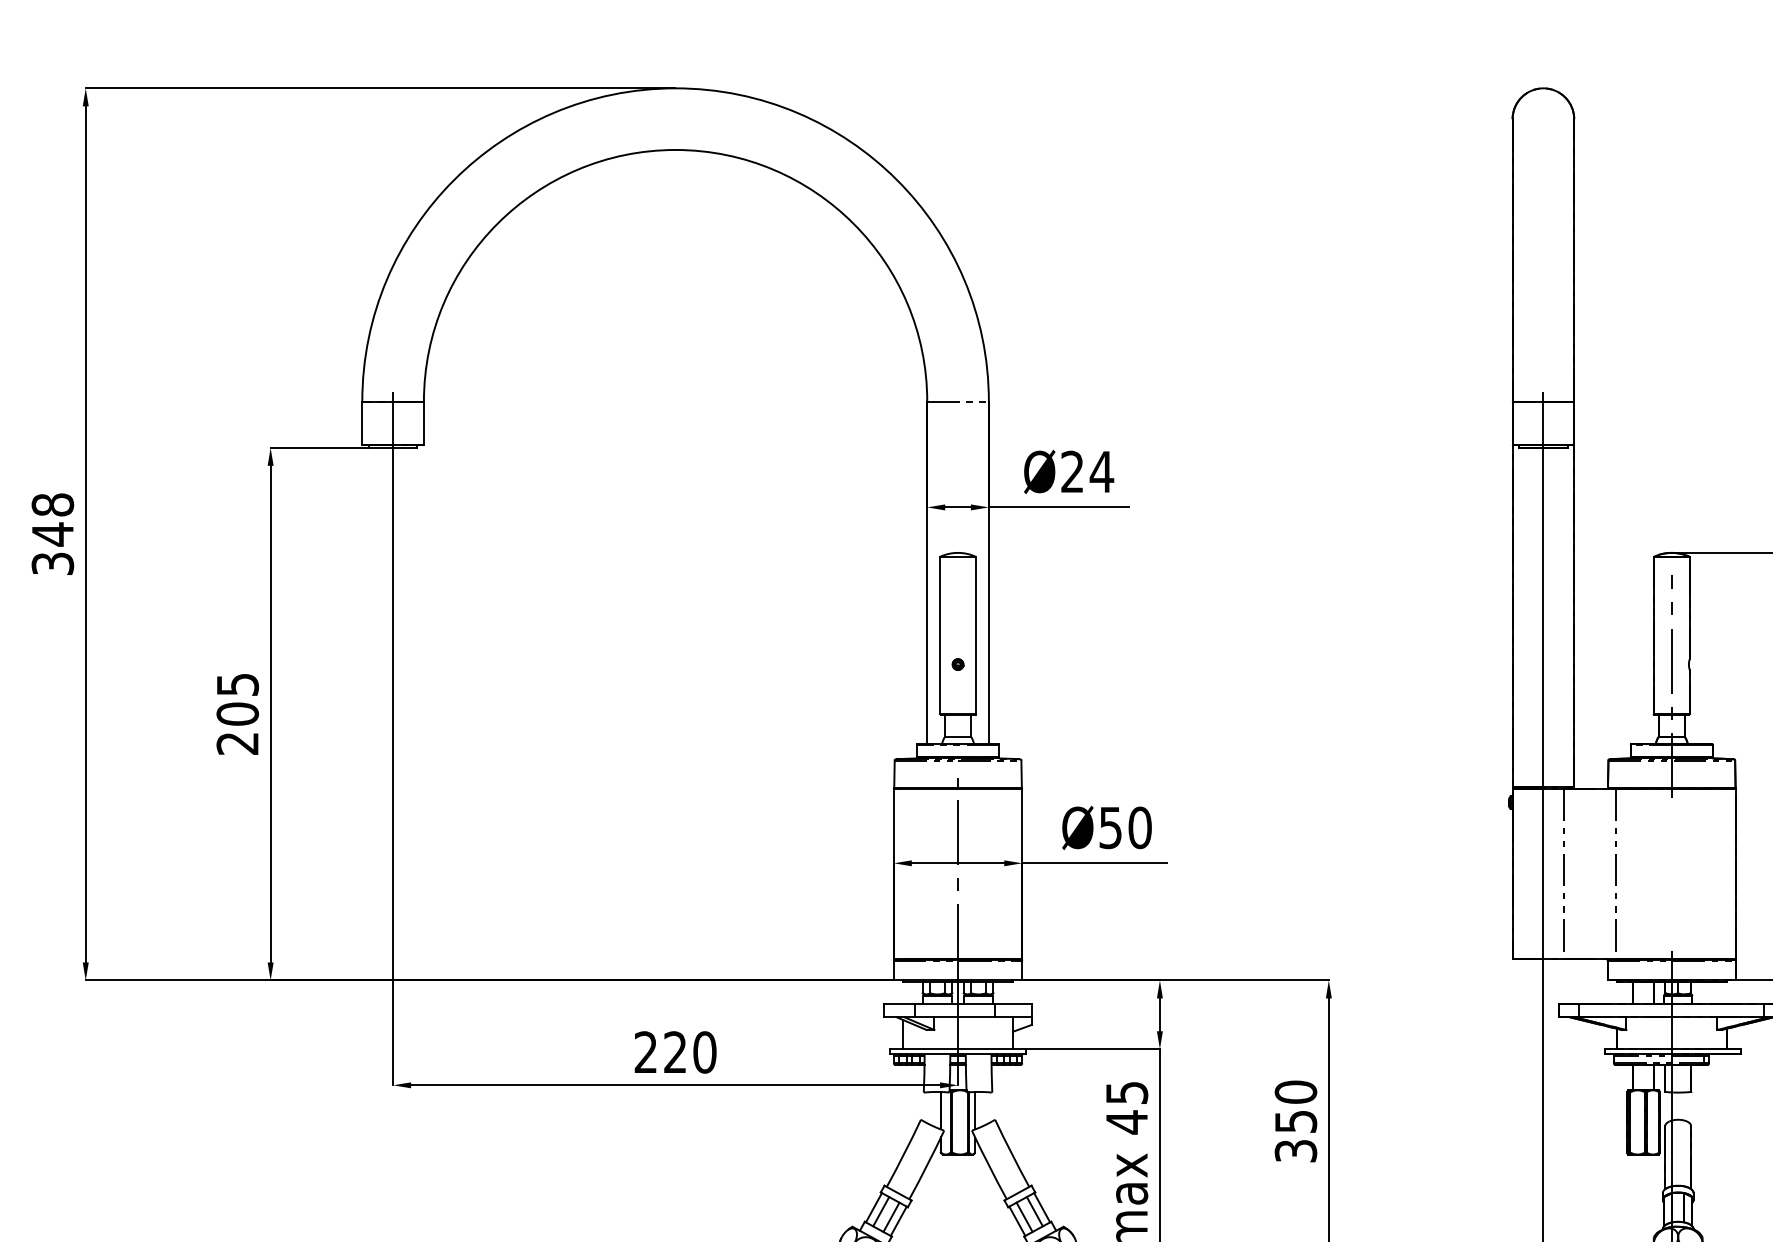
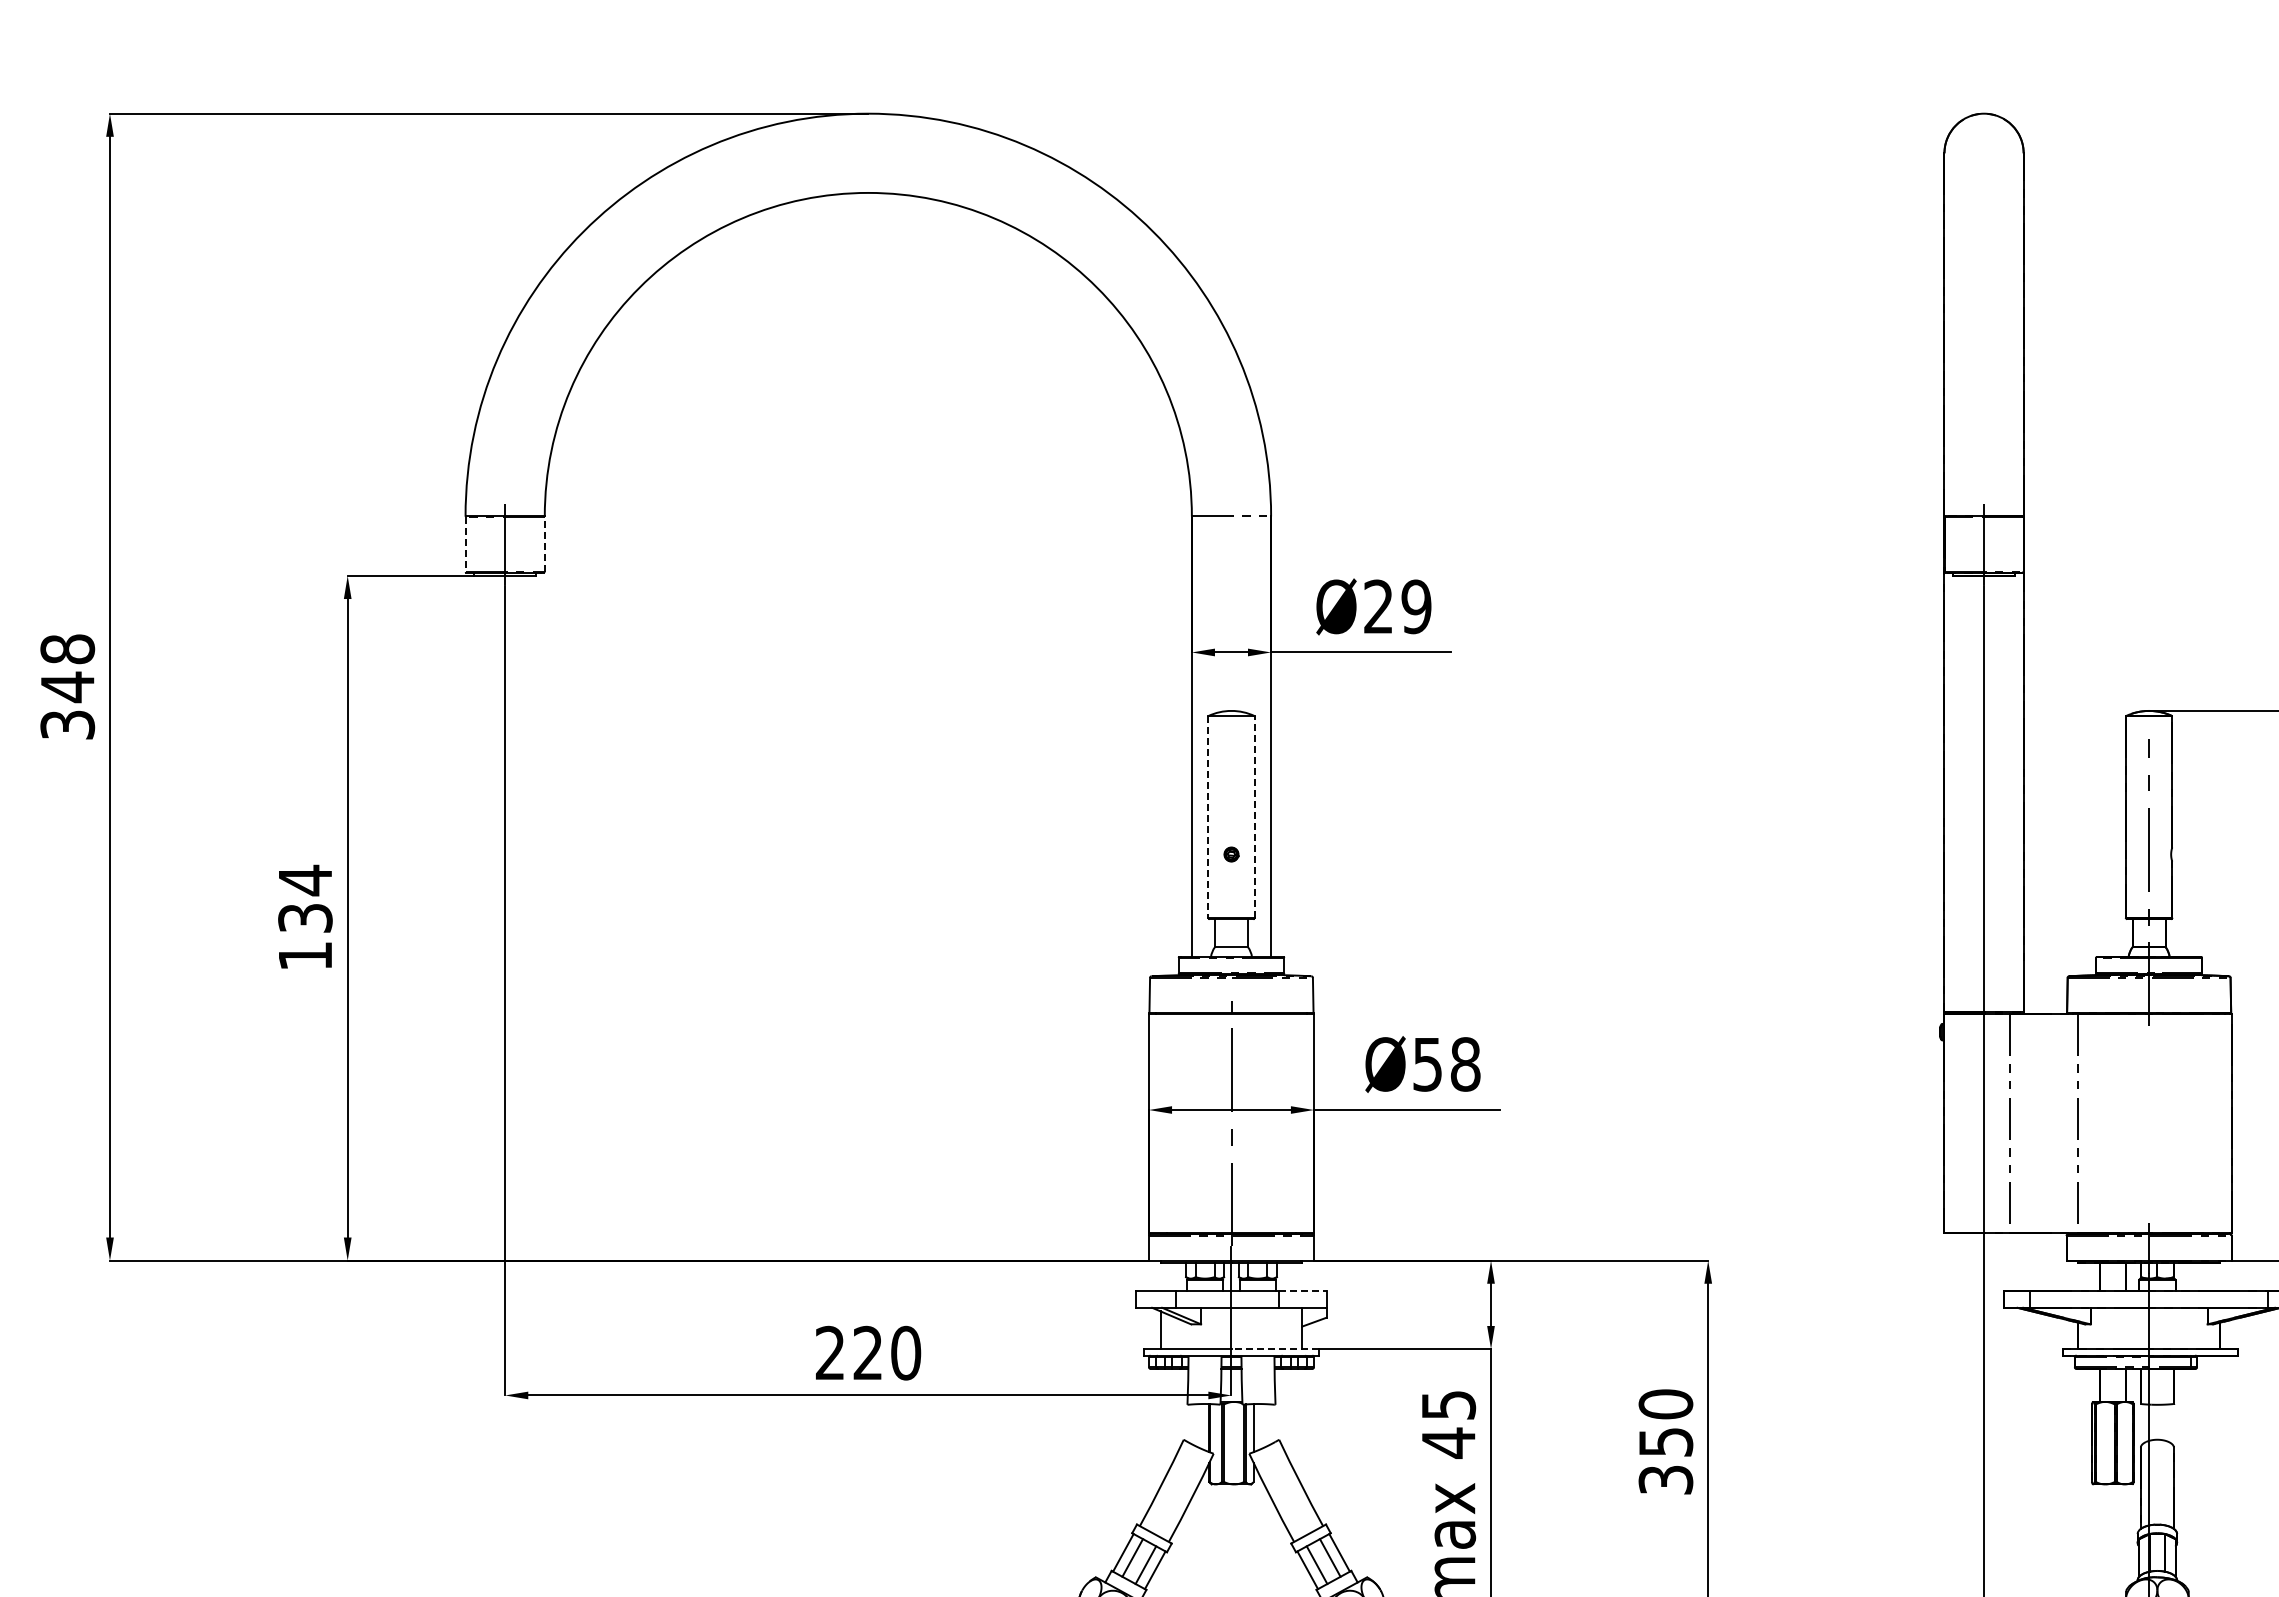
line: (423, 423) -> (544, 544), solid -> dashed
line: (362, 424) -> (465, 545), solid -> dashed
text: (1101, 471) -> (1416, 606), Ø24 -> Ø29
line: (940, 635) -> (1208, 817), solid -> dashed
line: (975, 635) -> (1254, 816), solid -> dashed
text: (237, 713) -> (305, 917), 205 -> 134
text: (1140, 827) -> (1465, 1064), Ø50 -> Ø58
line: (1013, 1004) -> (1302, 1291), solid -> dashed
line: (992, 1049) -> (1275, 1349), solid -> dashed

